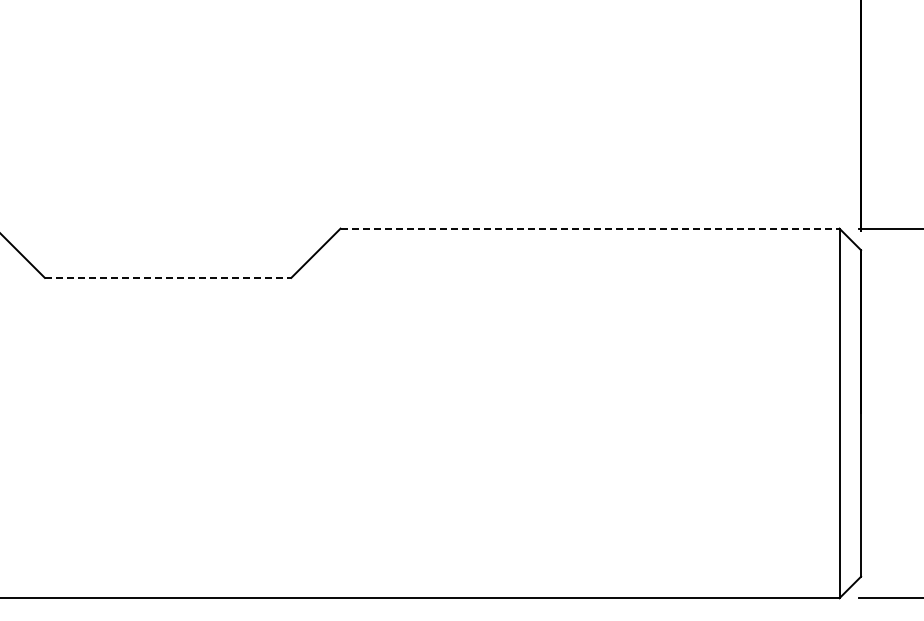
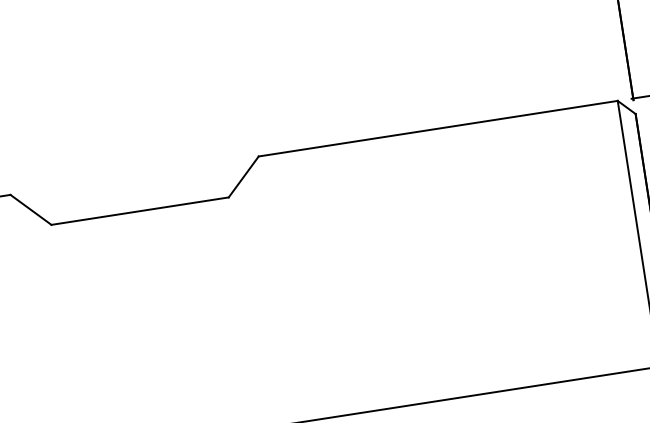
line: (590, 228) -> (438, 128), dashed -> solid
line: (168, 277) -> (140, 210), dashed -> solid

